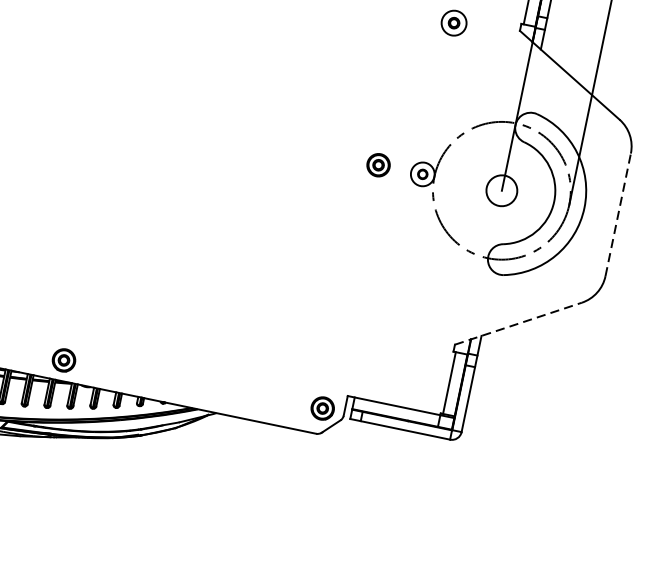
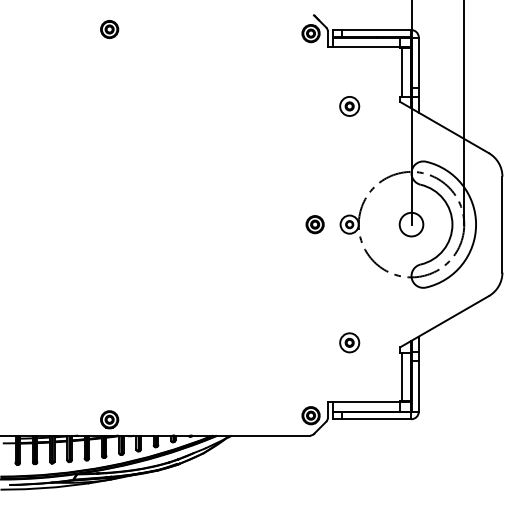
line: (618, 214) -> (502, 224), dashed -> solid
line: (518, 323) -> (444, 321), dashed -> solid
part: (391, 325) -> (349, 342), added

